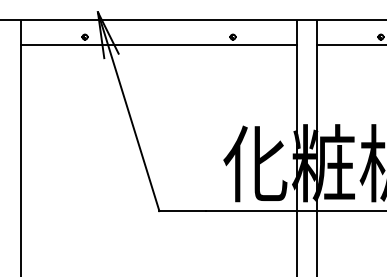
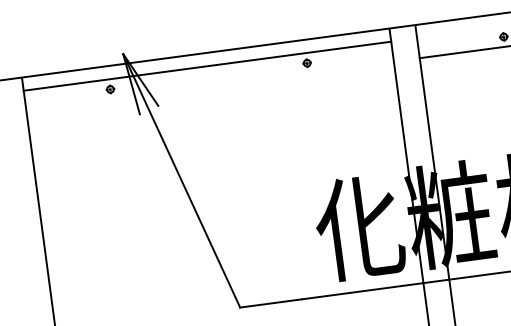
line: (158, 44) -> (206, 66), moved

